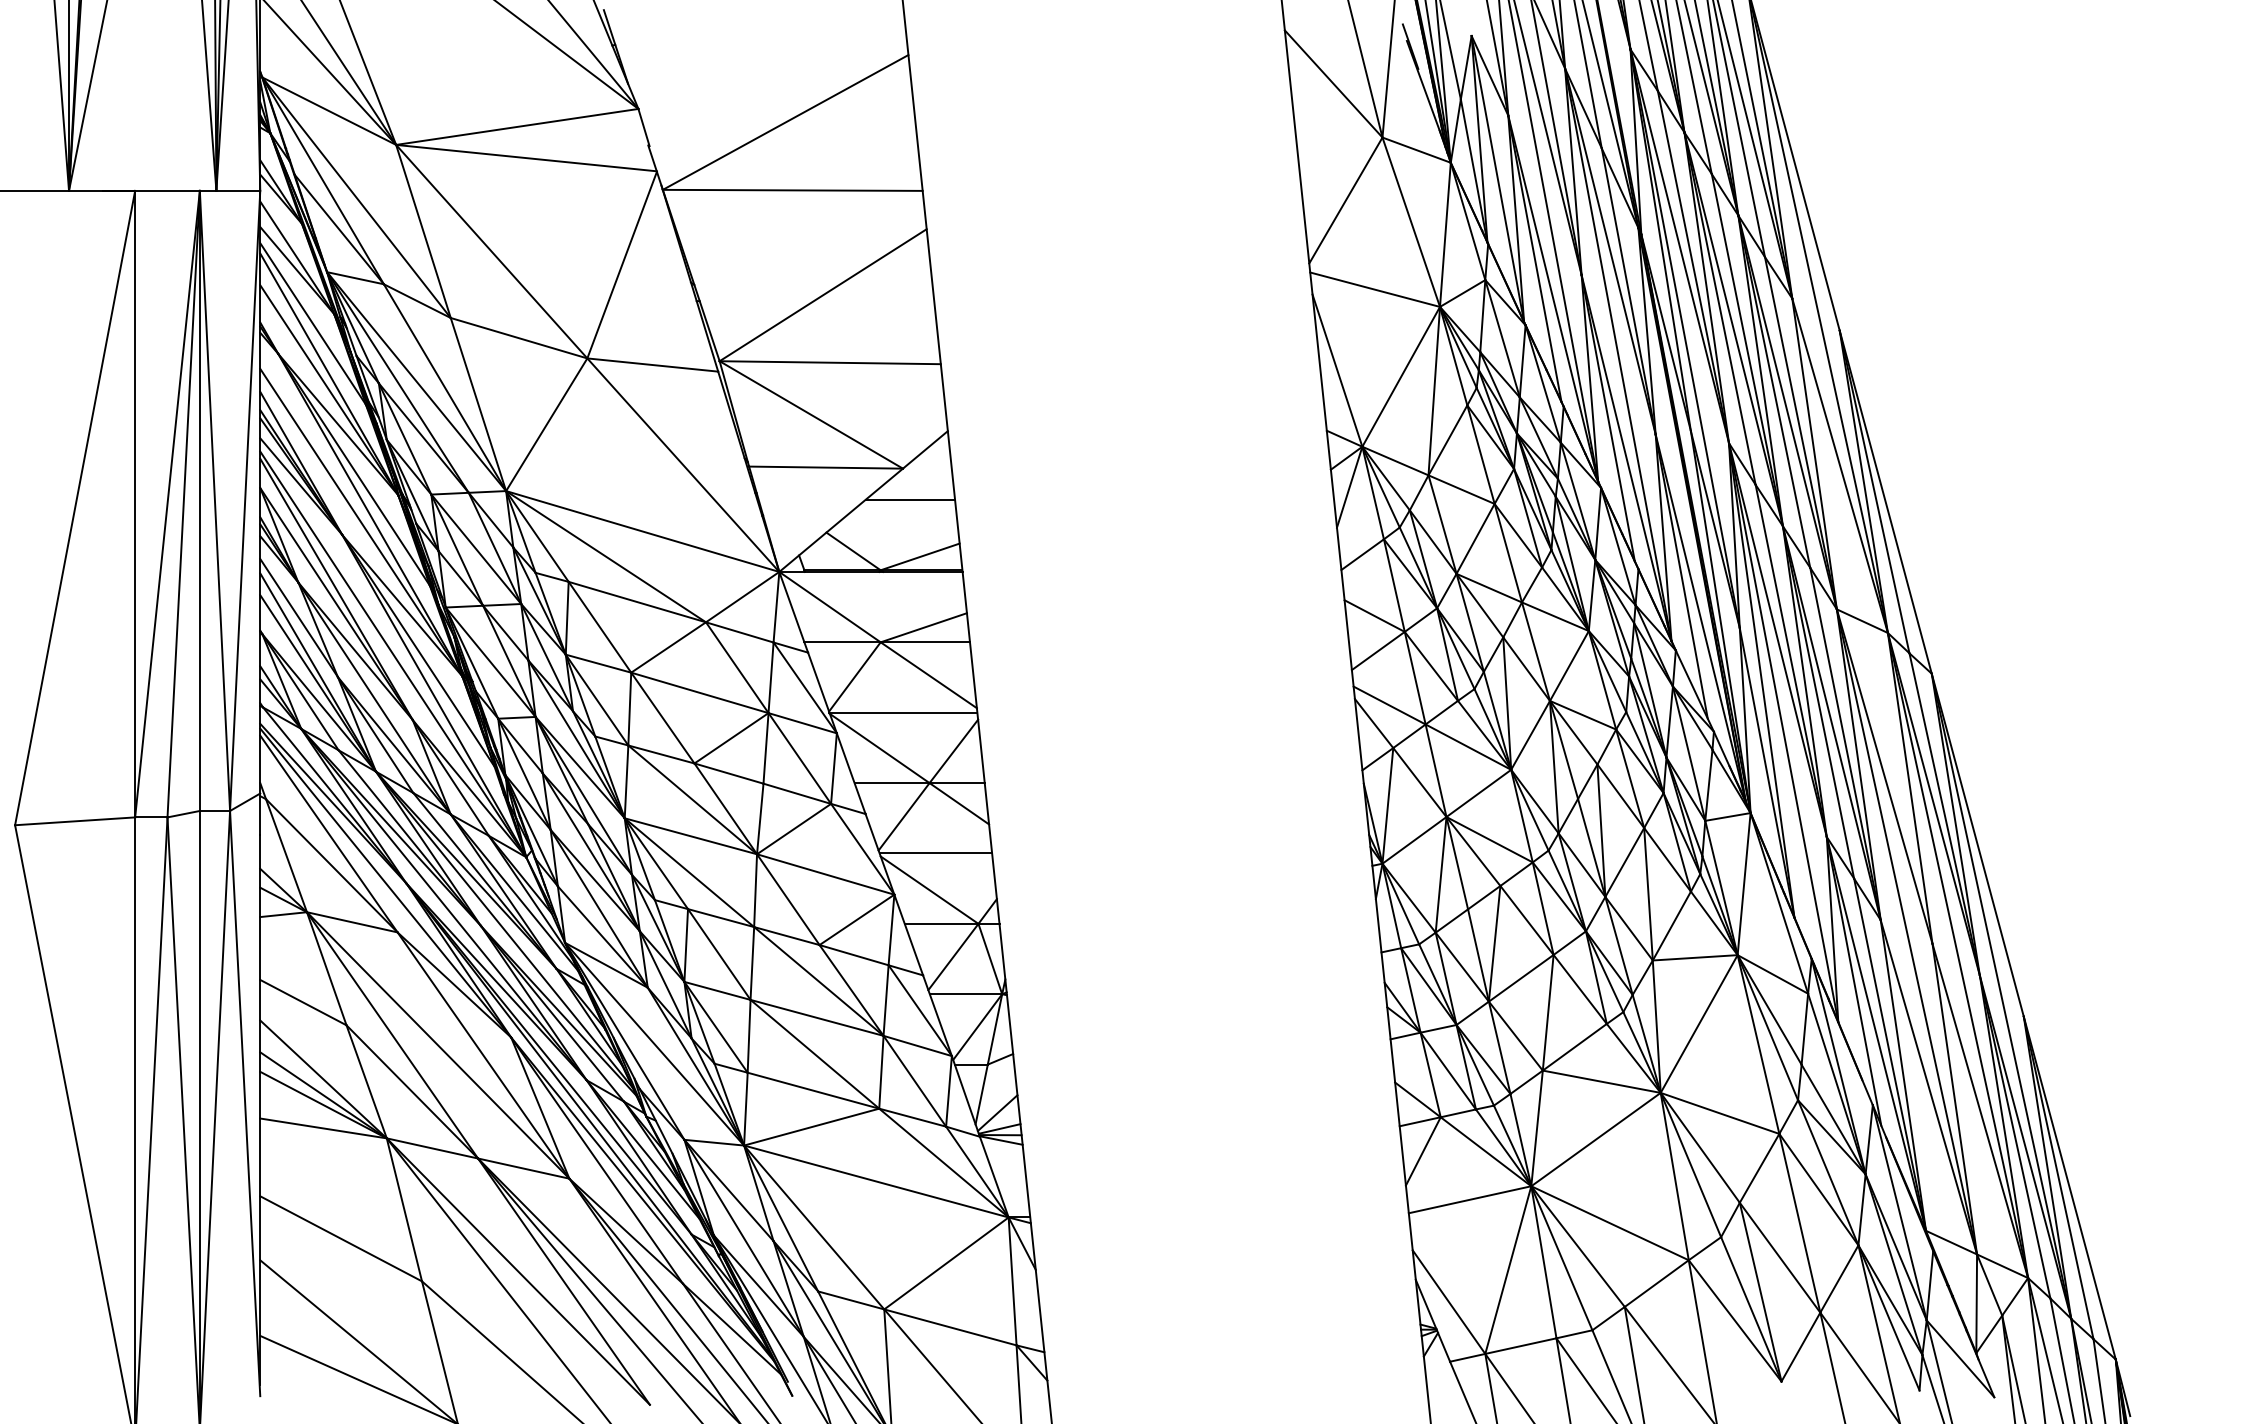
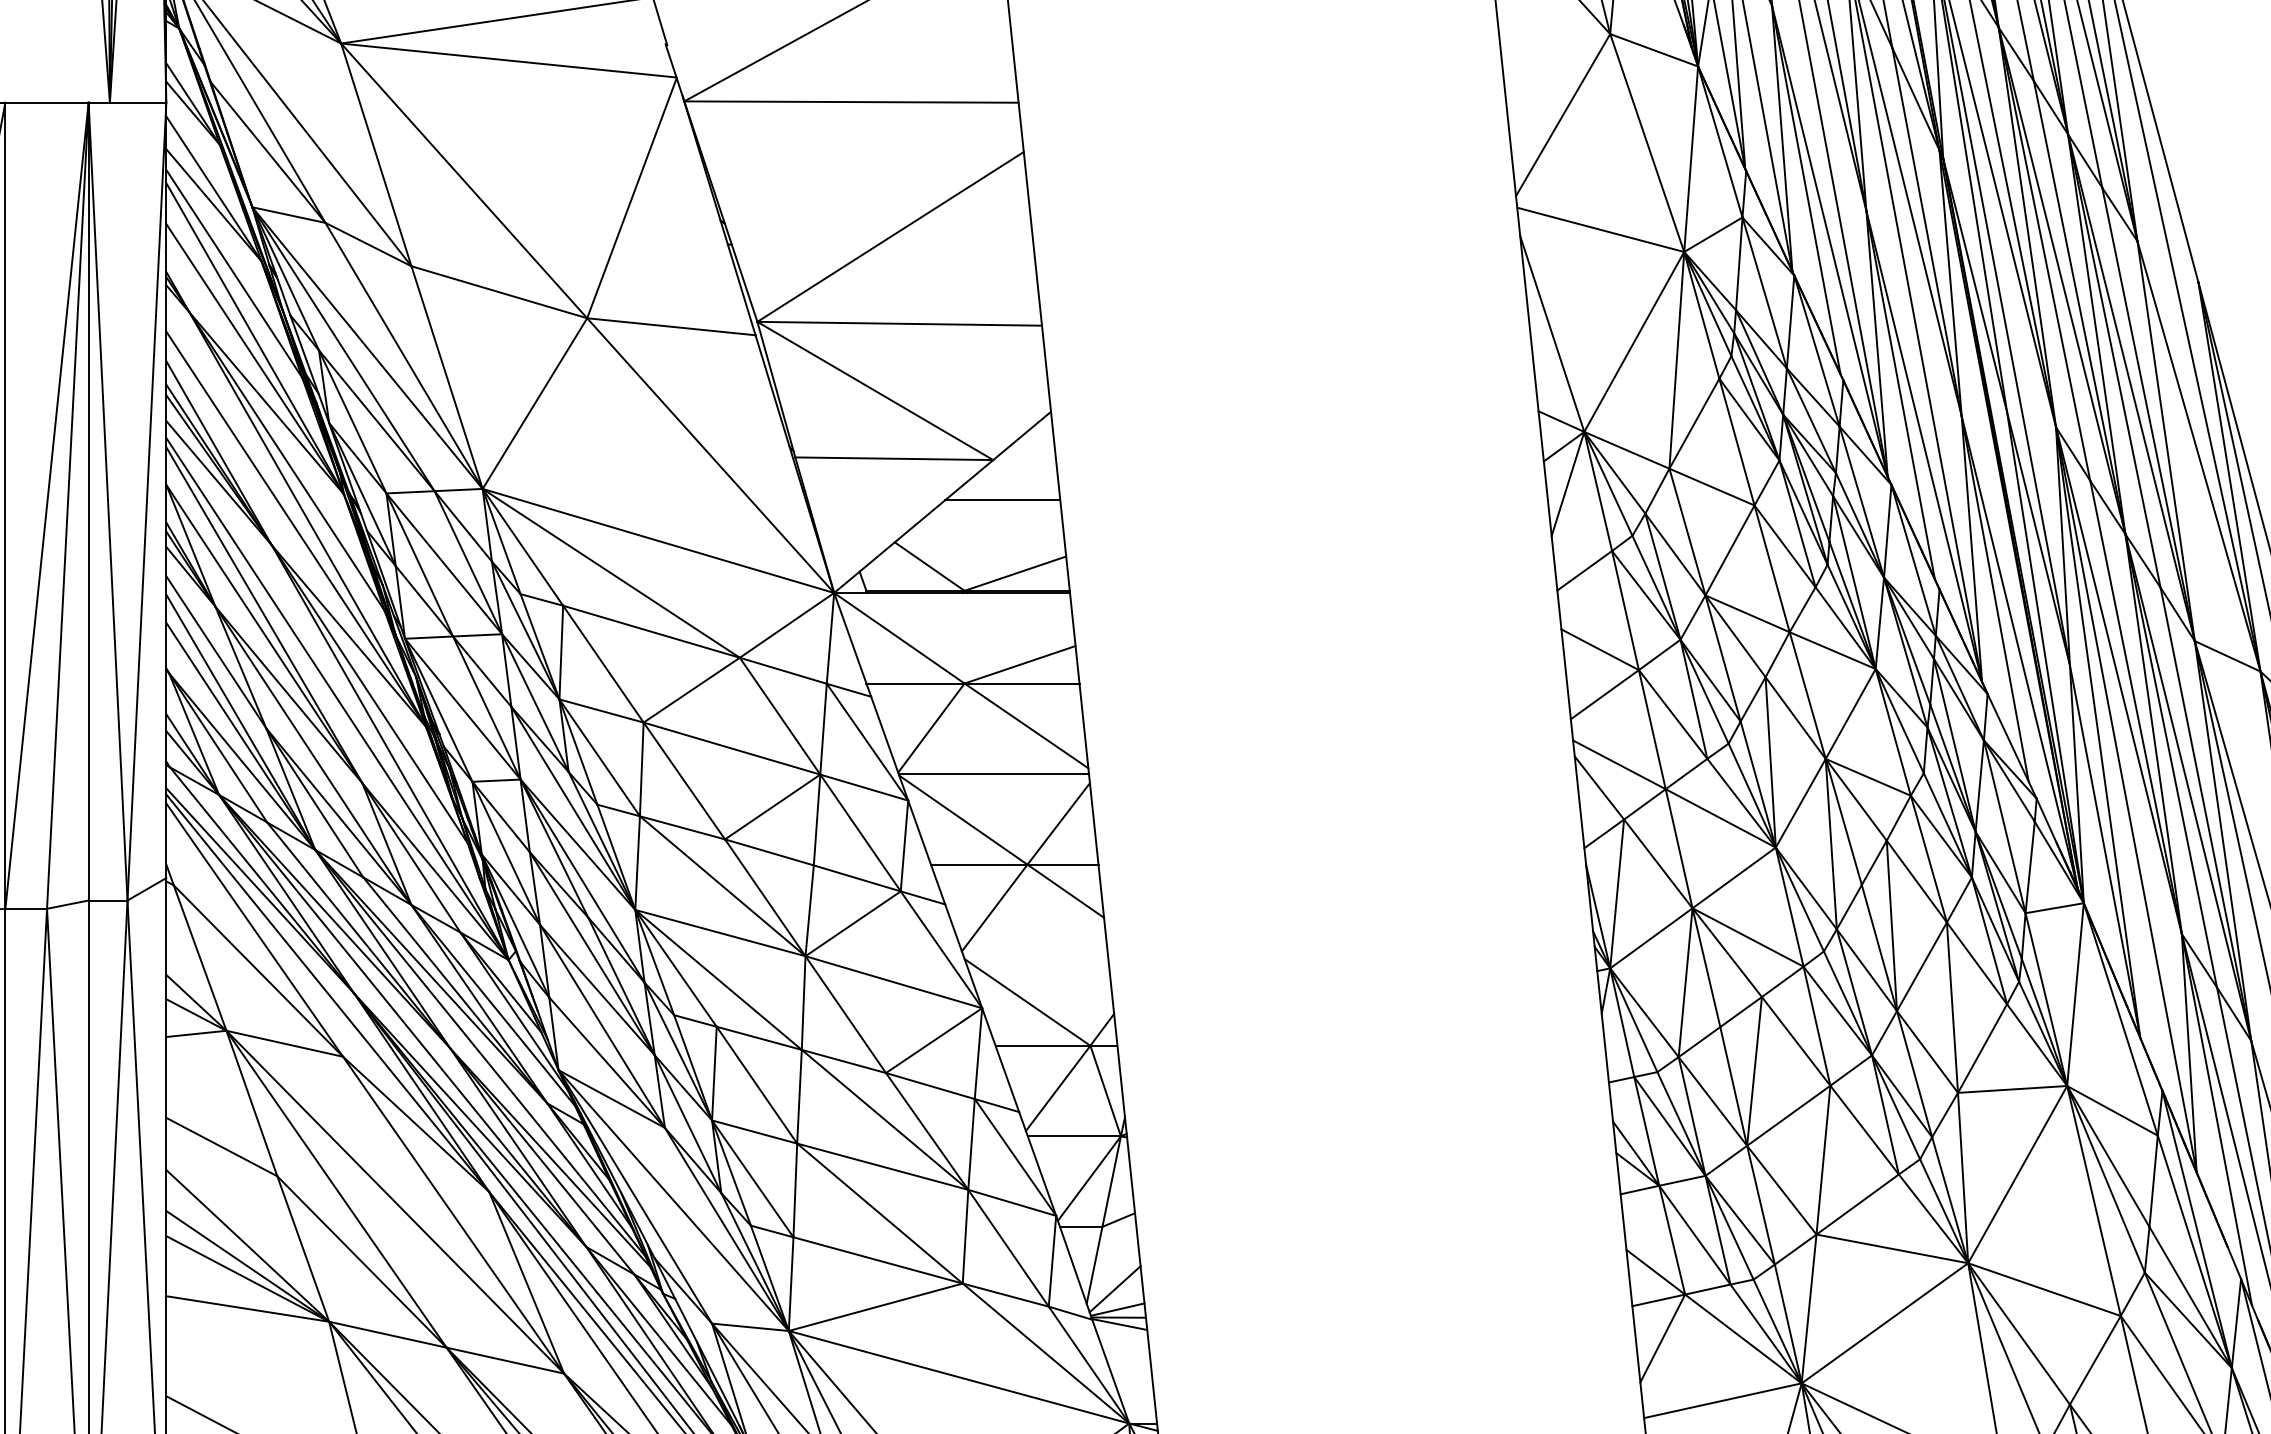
line: (935, 853) -> (1035, 955), removed

